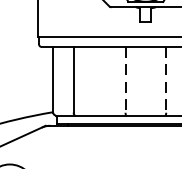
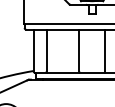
line: (125, 79) -> (79, 50), dashed -> solid
line: (166, 79) -> (105, 50), dashed -> solid

